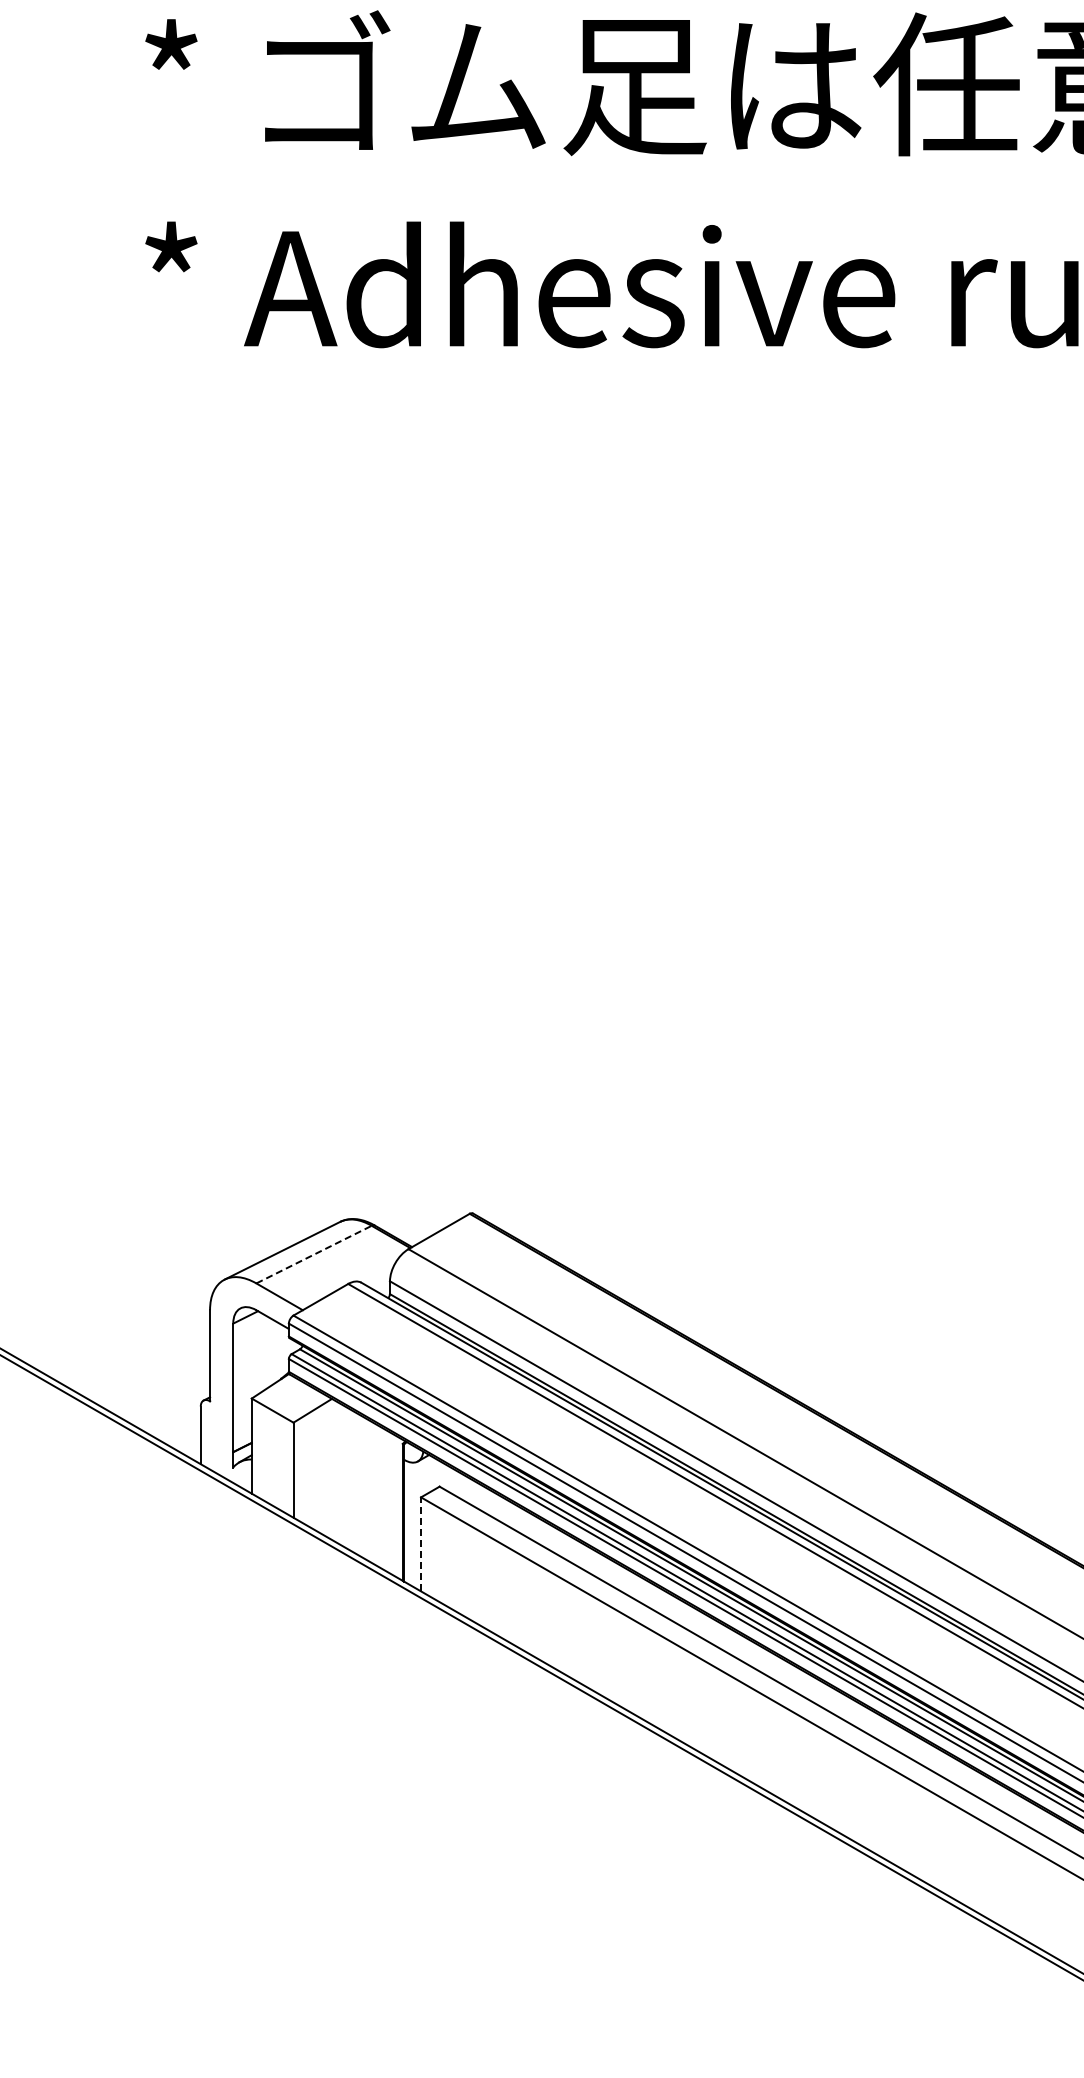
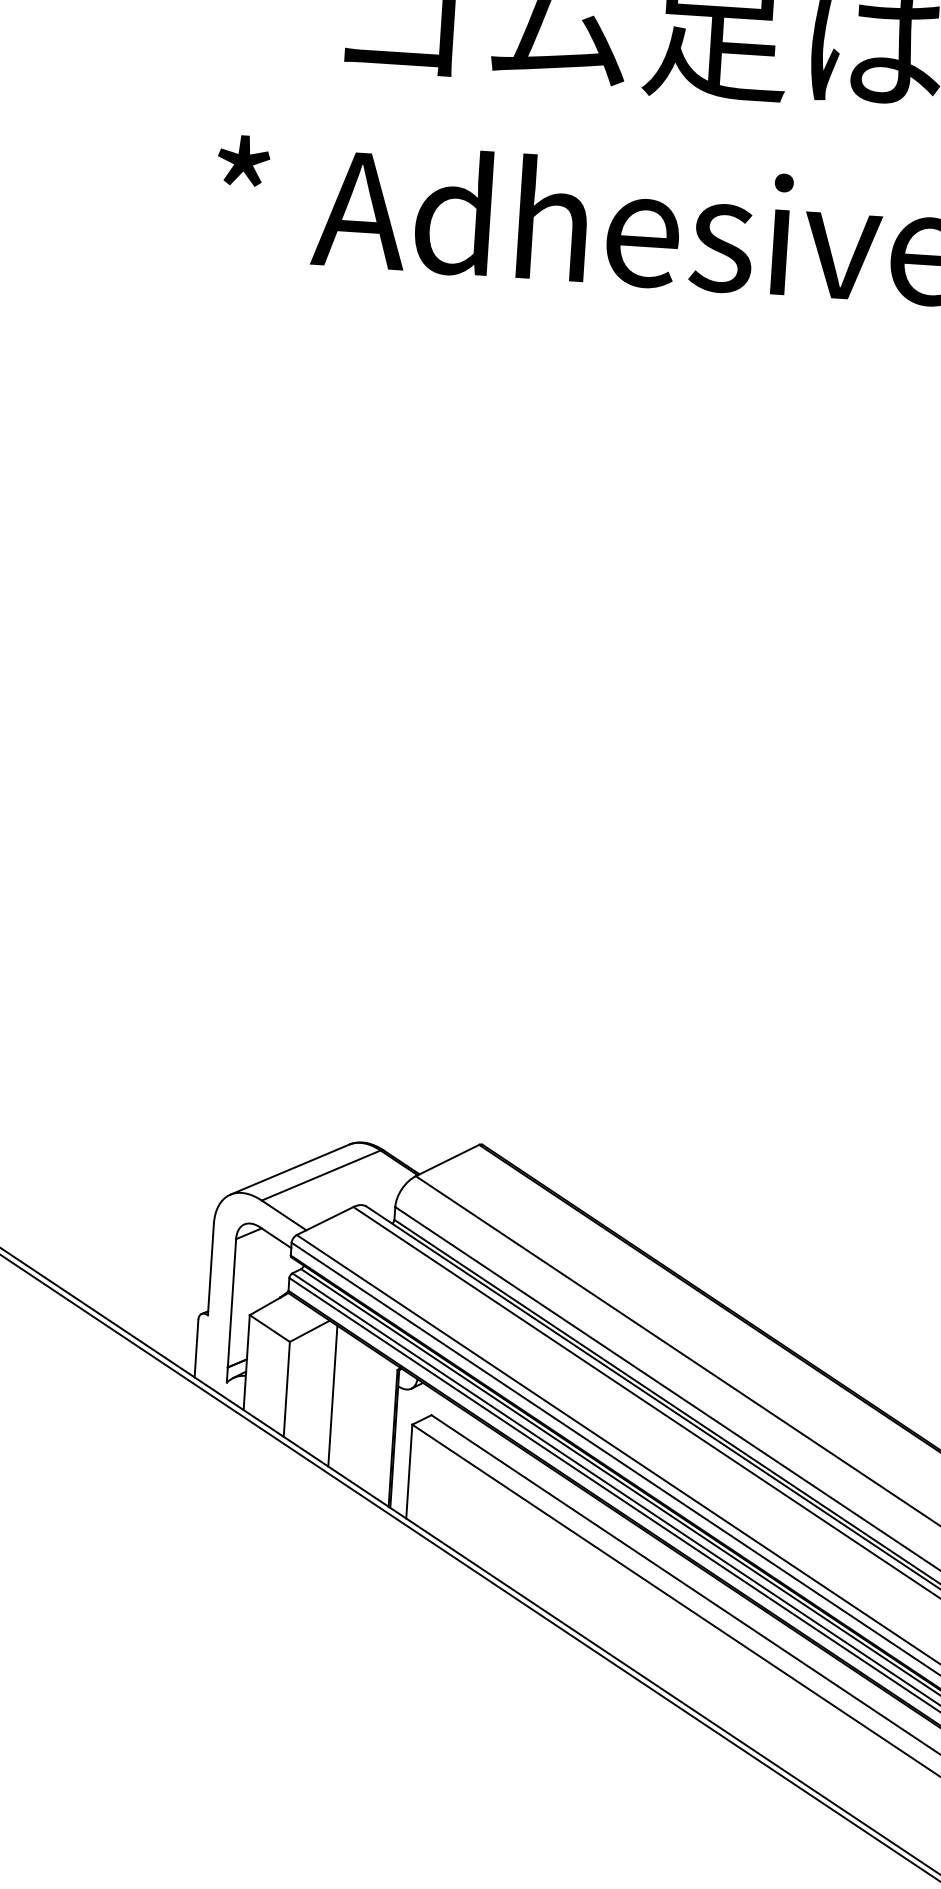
line: (314, 1254) -> (321, 1175), dashed -> solid
line: (339, 1473) -> (332, 1395), added
line: (421, 1543) -> (409, 1470), dashed -> solid

